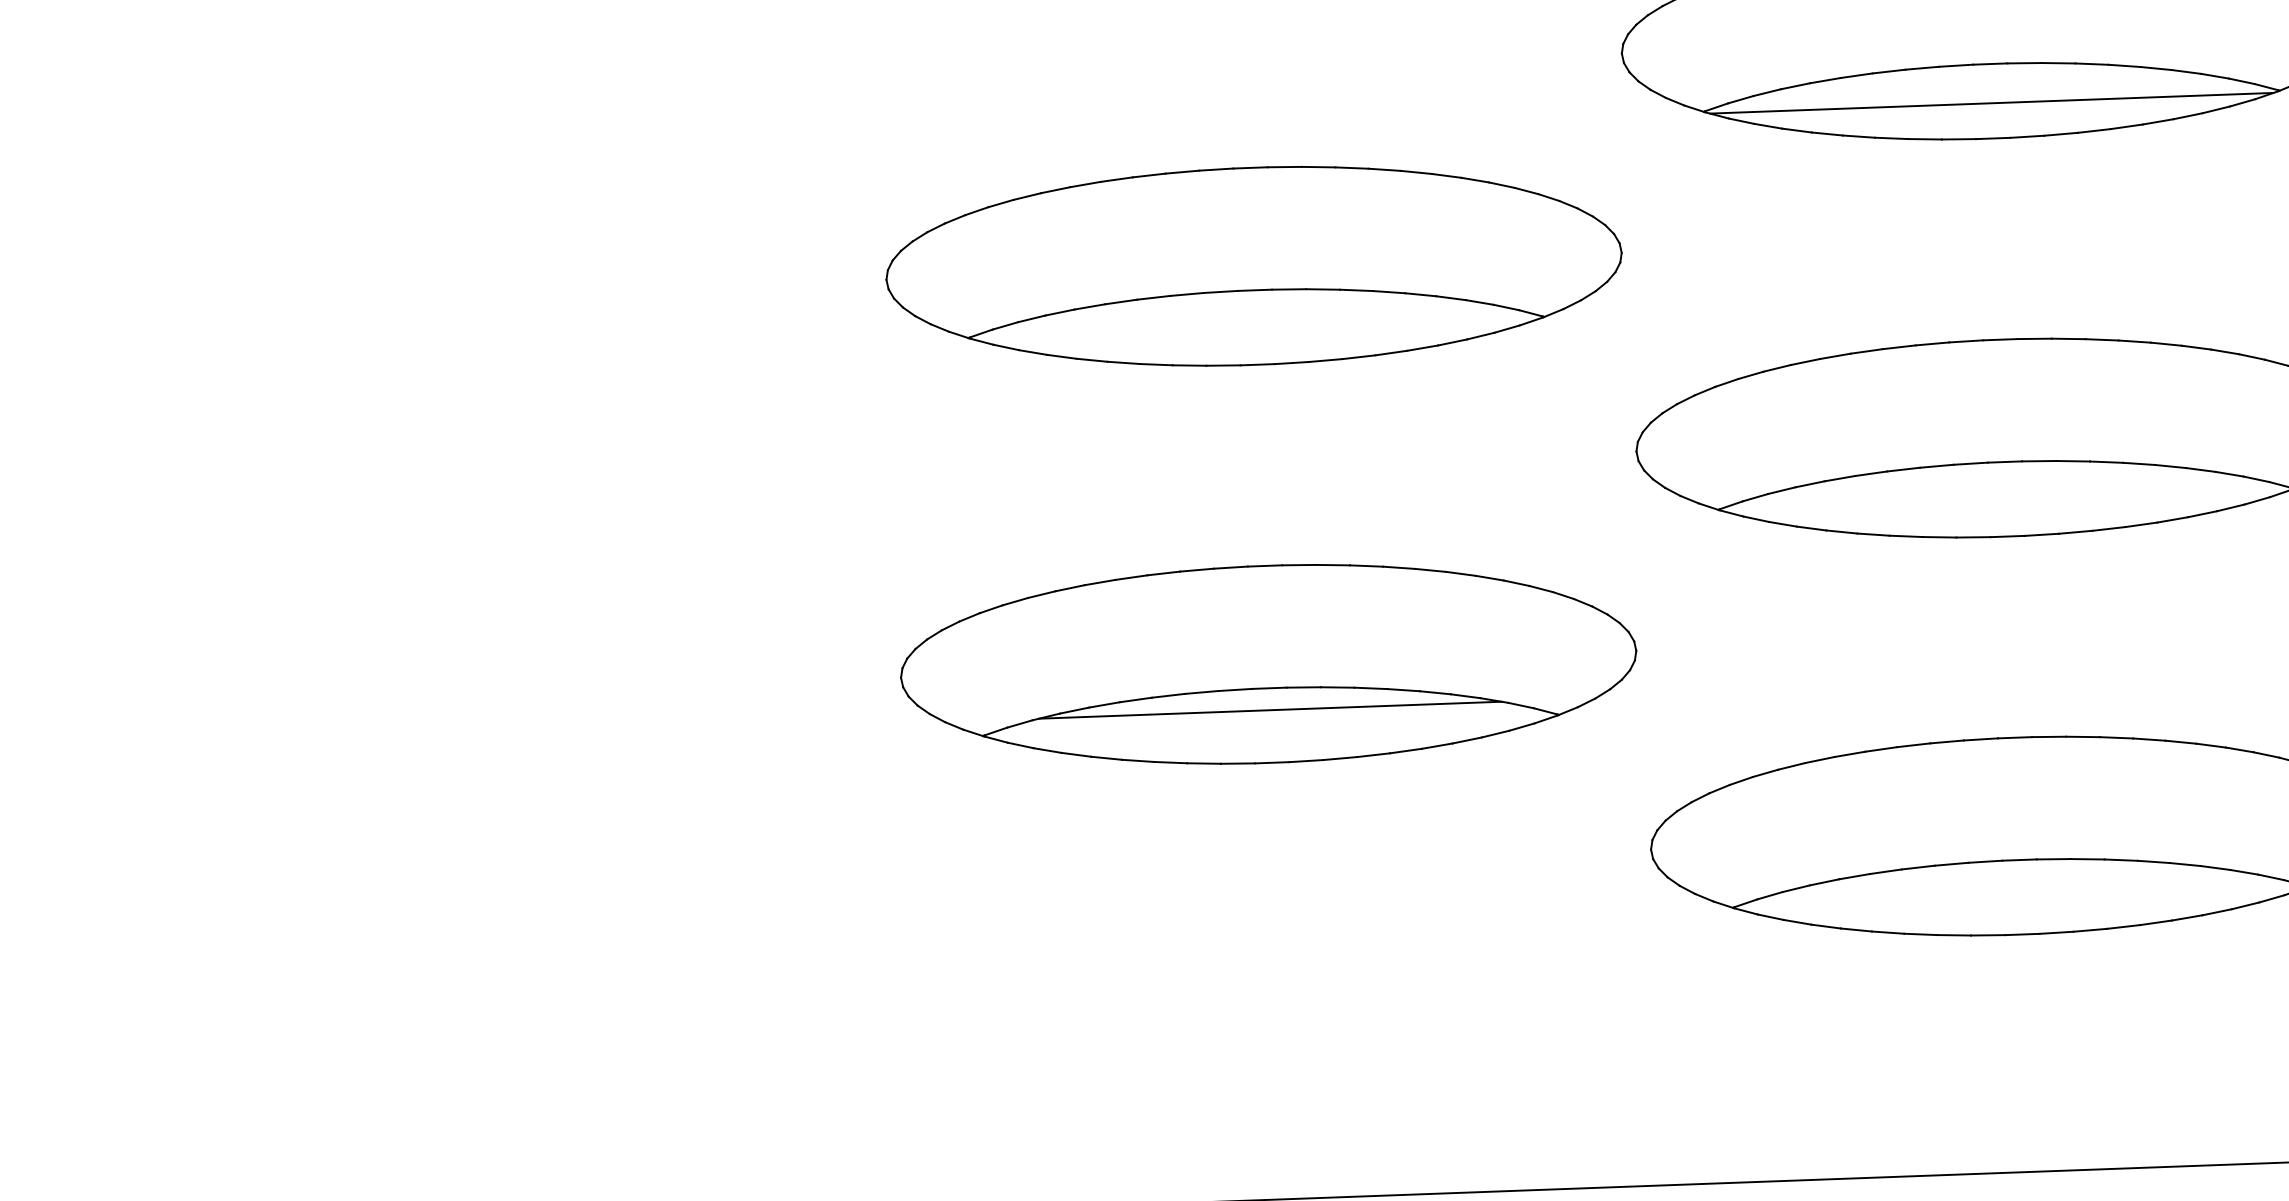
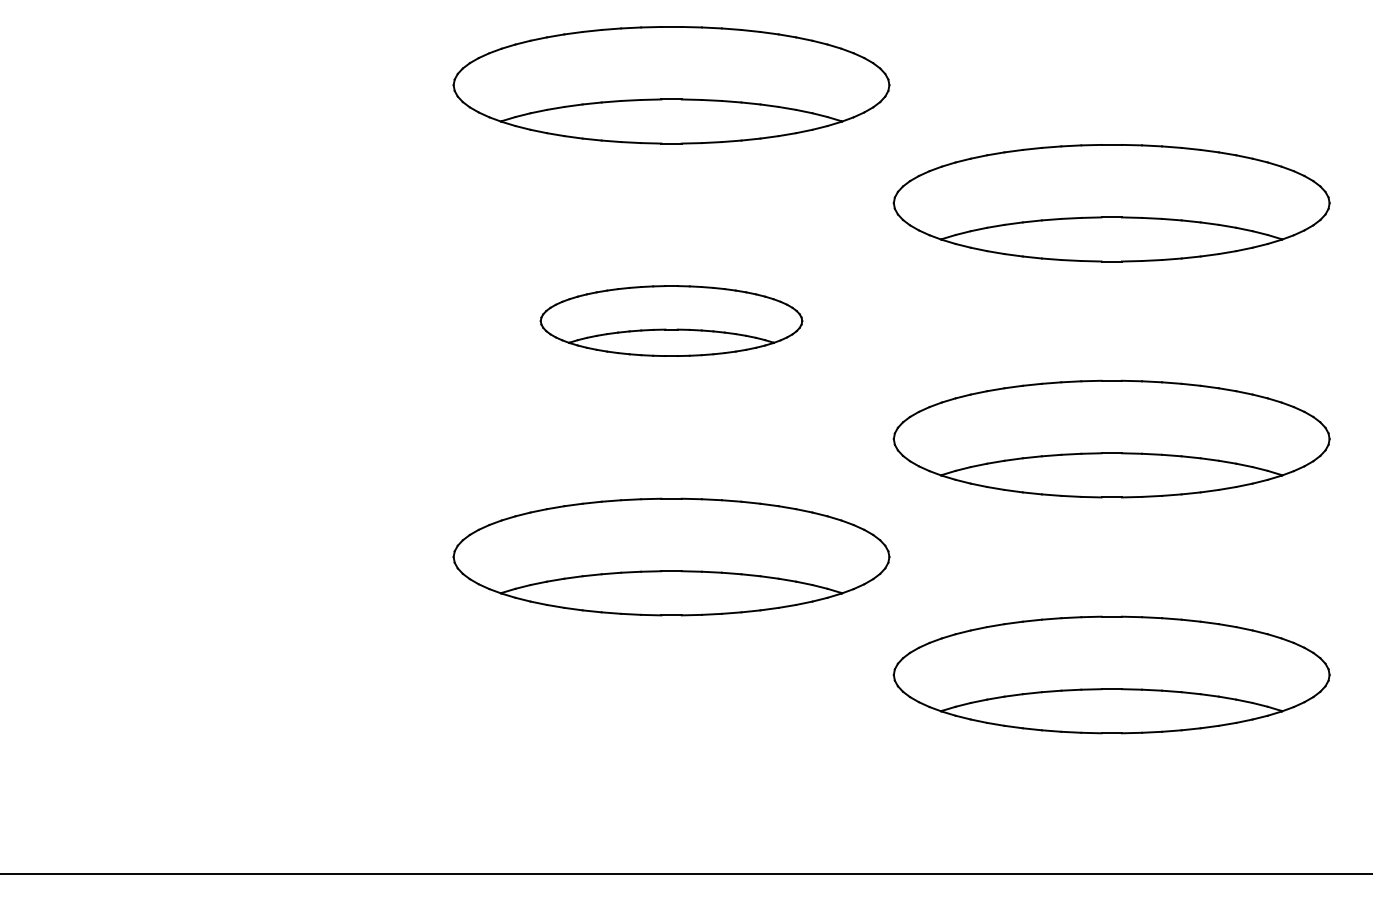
line: (1991, 103) -> (1111, 240), removed
part: (1253, 265) -> (671, 320), size x0.6
line: (1270, 710) -> (671, 584), removed

